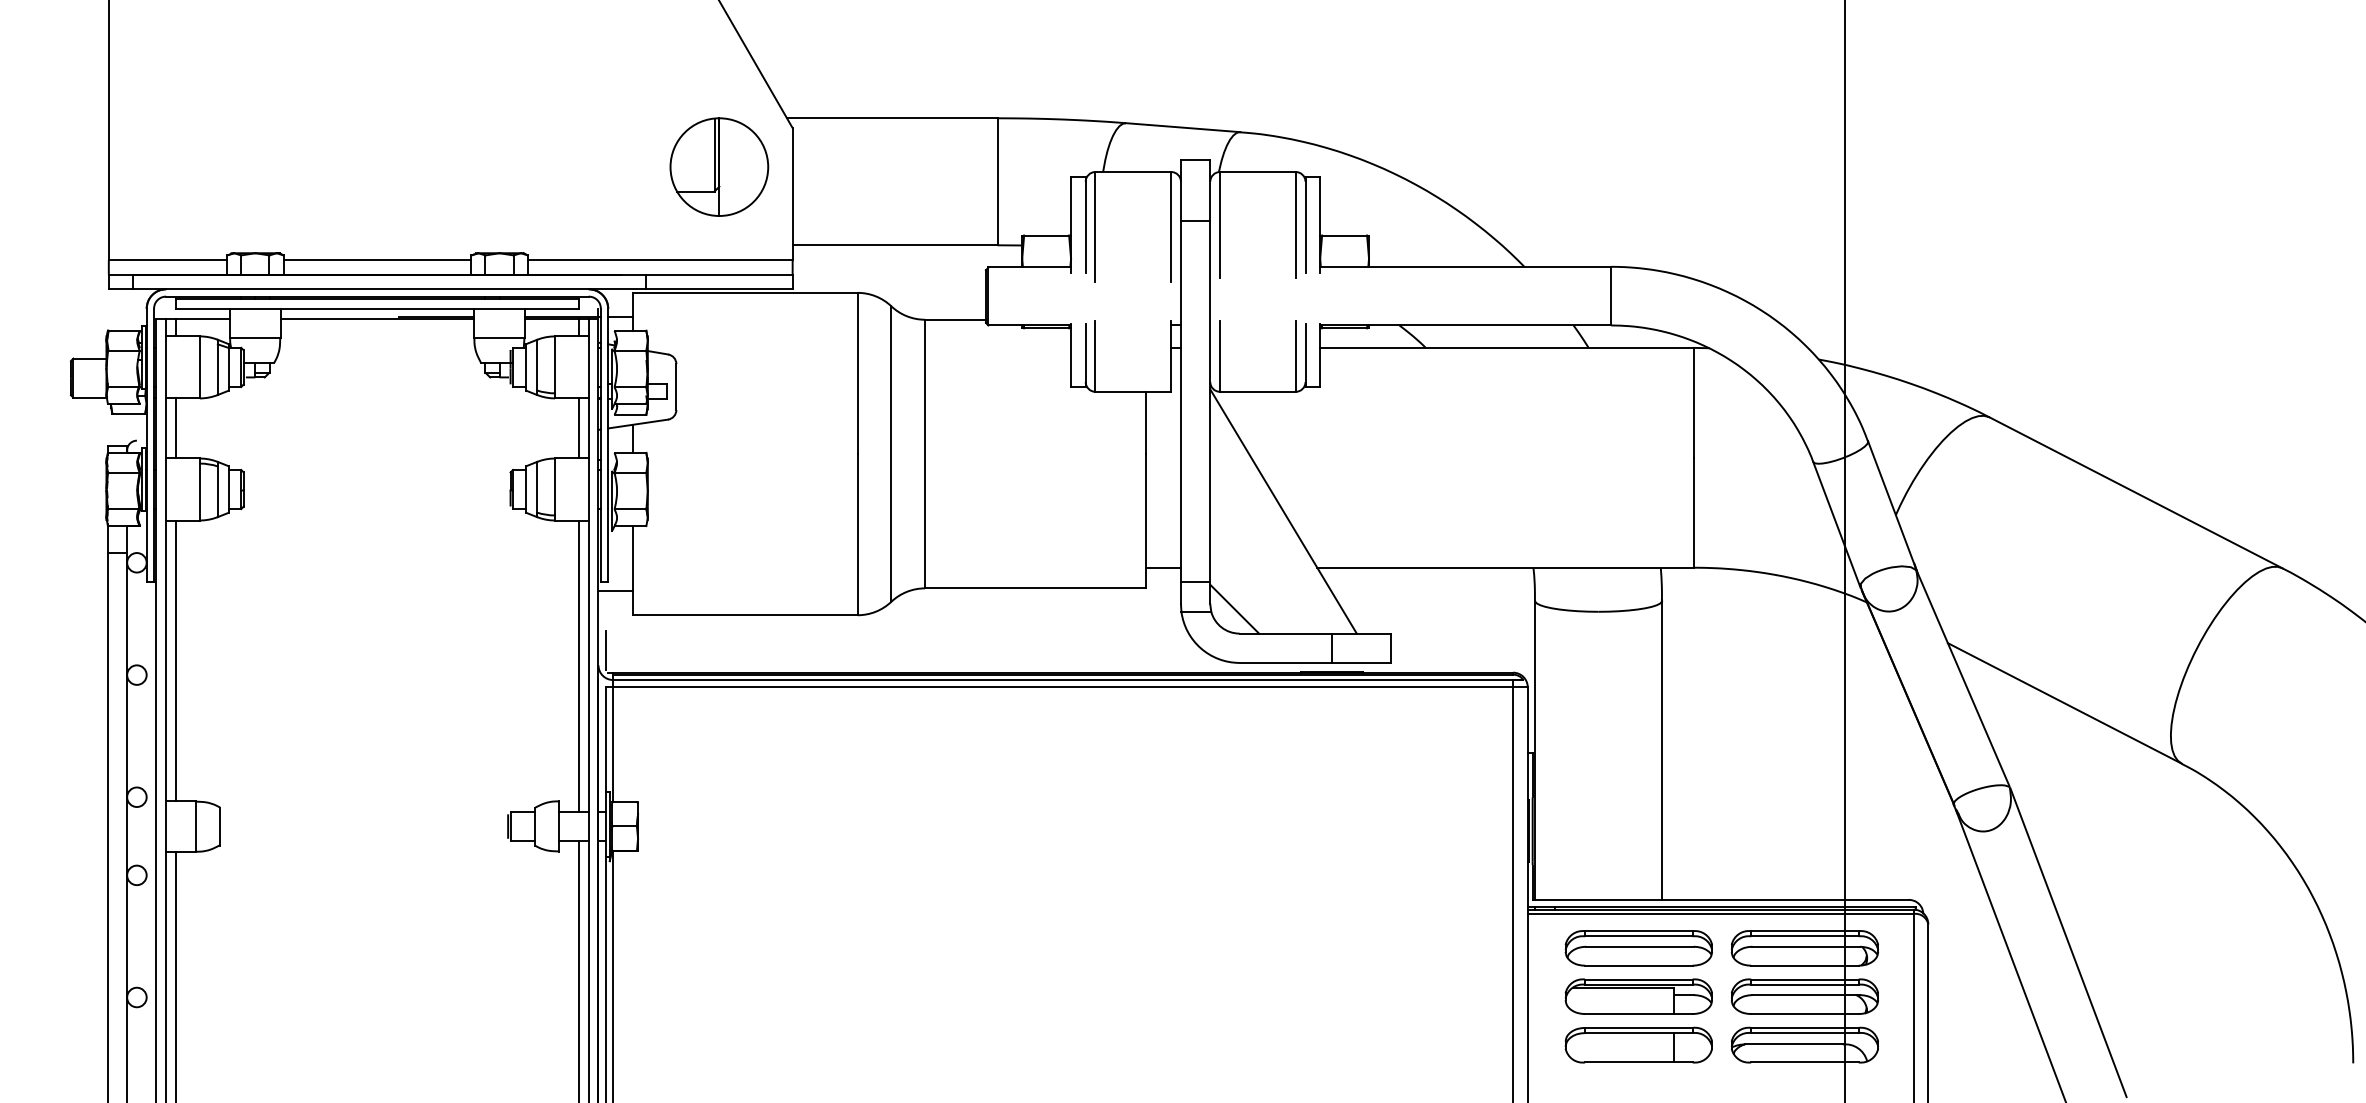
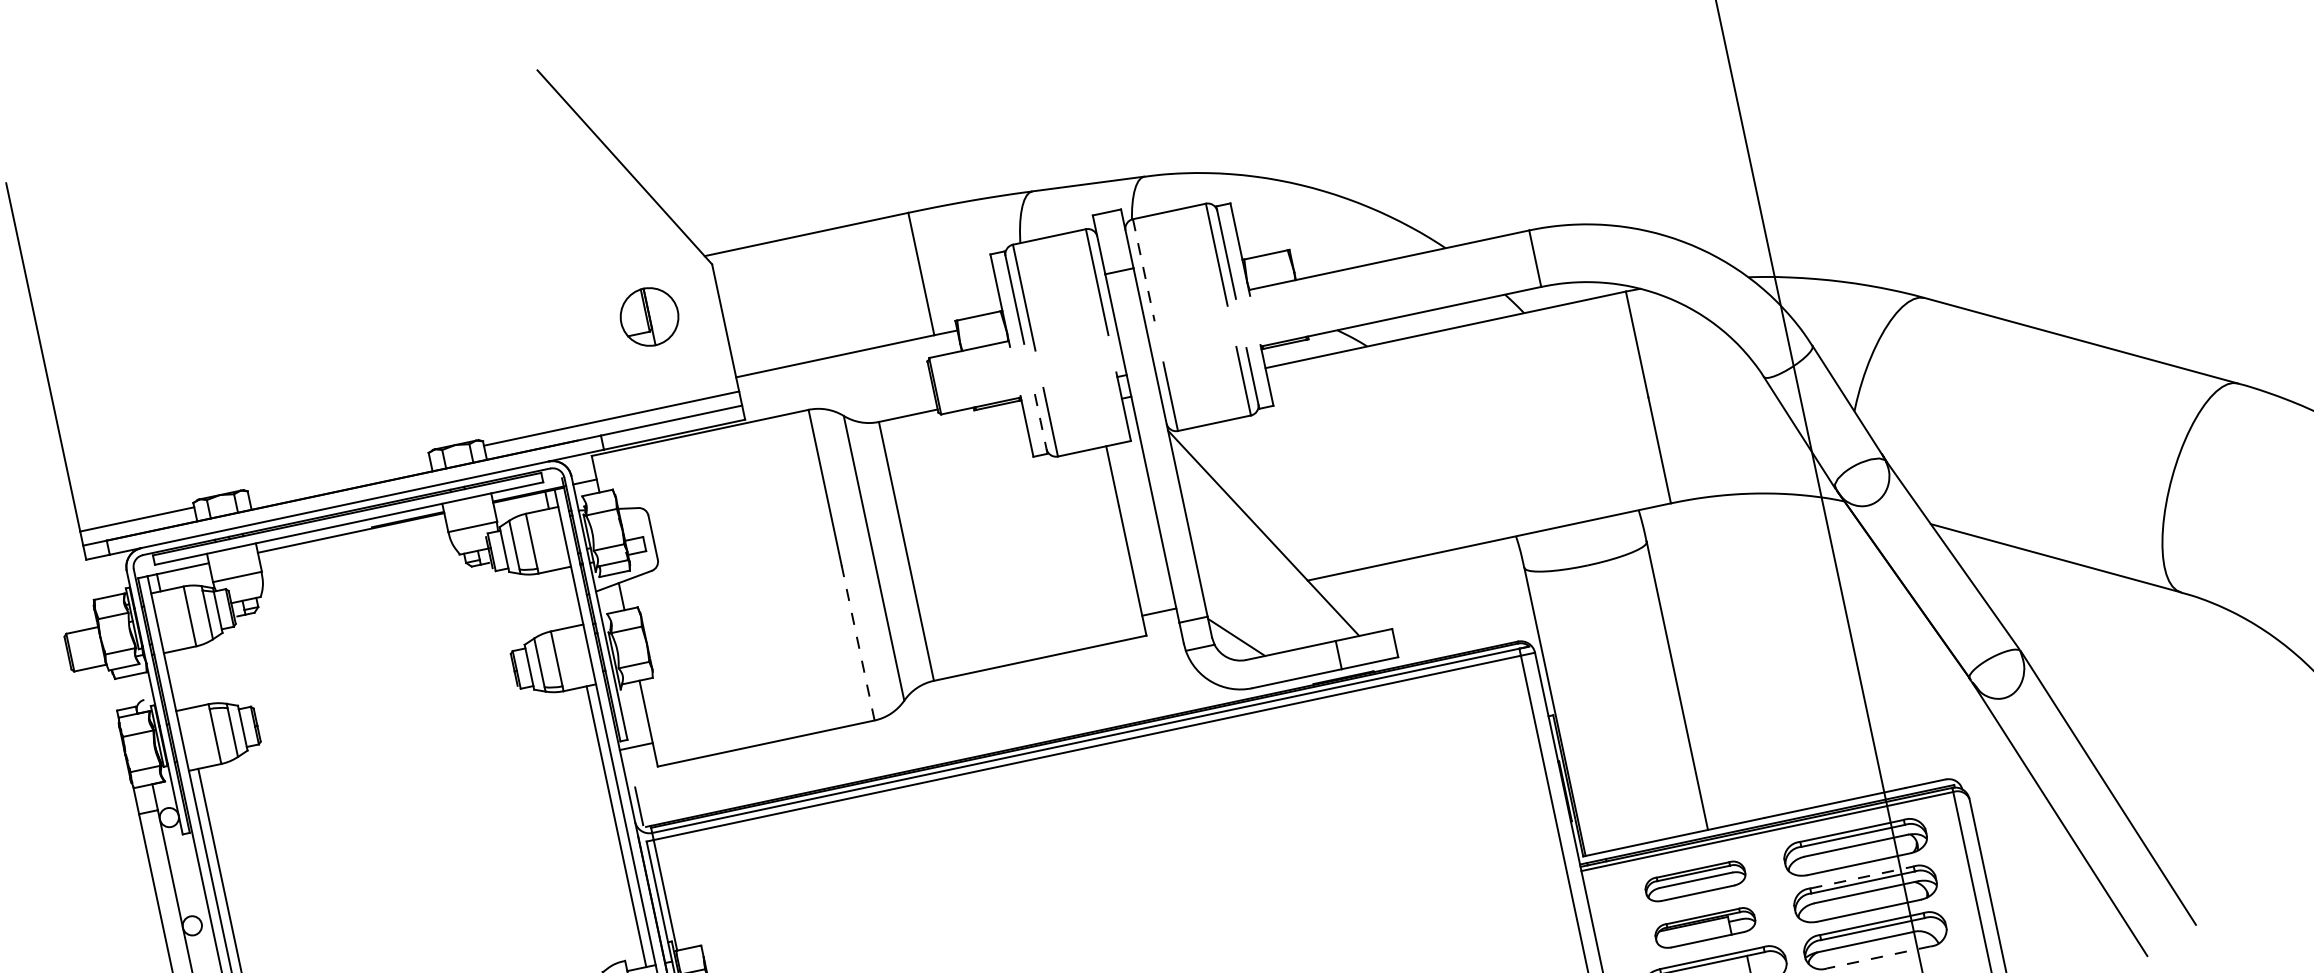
part: (719, 166) -> (649, 316), size x0.6
line: (1220, 225) -> (1144, 270), solid -> dashed
line: (377, 259) -> (339, 476), removed
line: (1085, 355) -> (1040, 423), solid -> dashed
line: (175, 428) -> (179, 680), removed
line: (578, 428) -> (567, 597), removed
line: (857, 534) -> (857, 642), solid -> dashed
part: (1638, 948) -> (1695, 881), size x0.7
line: (1804, 979) -> (1861, 877), solid -> dashed
part: (1638, 996) -> (1705, 927), size x0.7
line: (1804, 1062) -> (1878, 957), solid -> dashed

